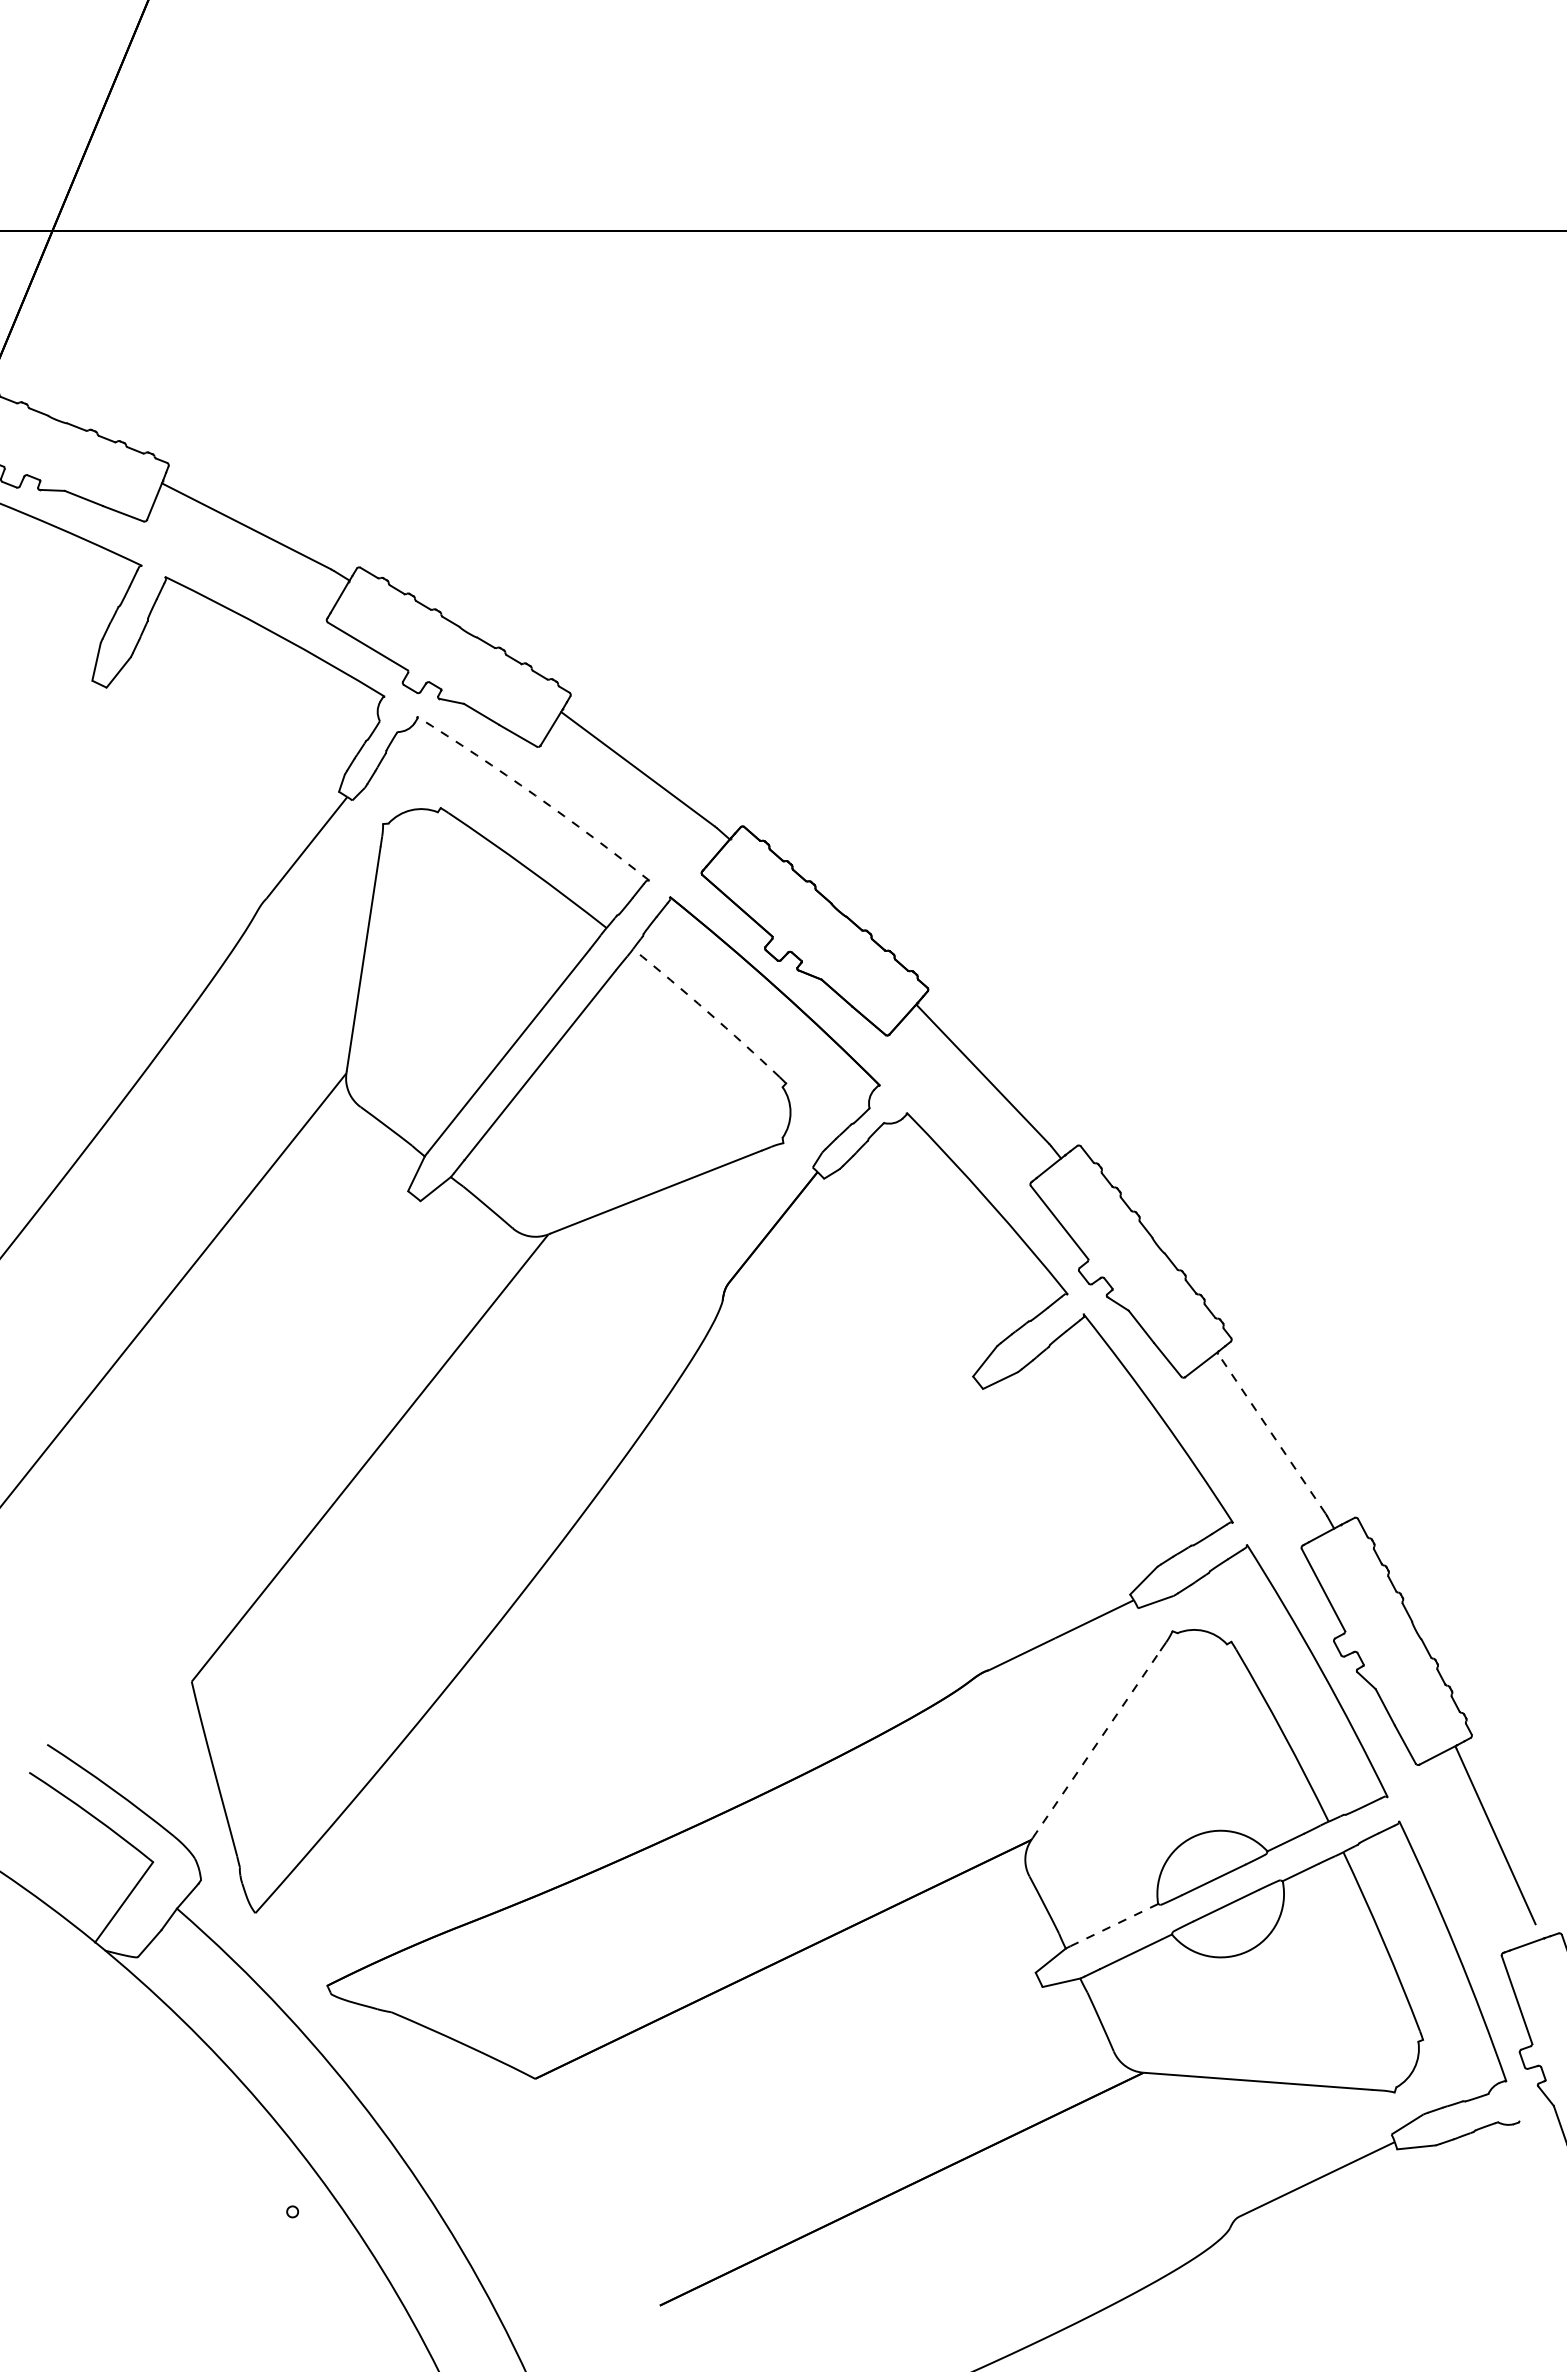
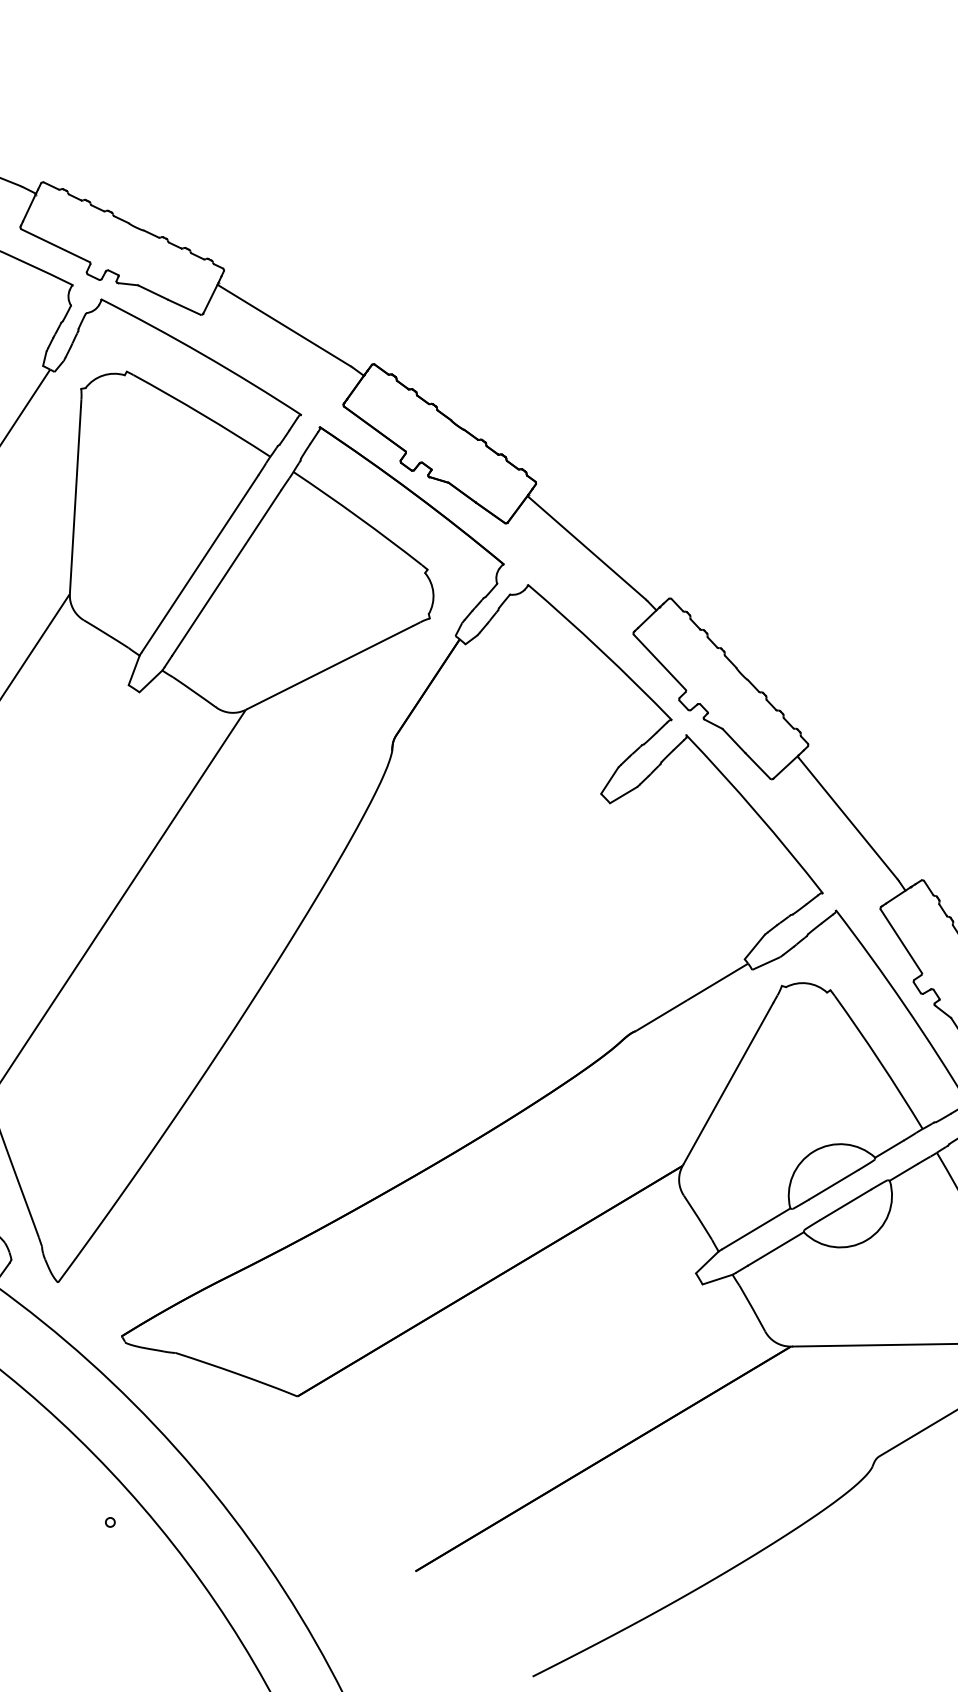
arc: (535, 795) -> (202, 354), dashed -> solid
arc: (707, 1011) -> (358, 517), dashed -> solid
line: (1271, 1433) -> (847, 818), dashed -> solid
line: (1096, 1744) -> (728, 1083), dashed -> solid
line: (1114, 1925) -> (756, 1229), dashed -> solid

